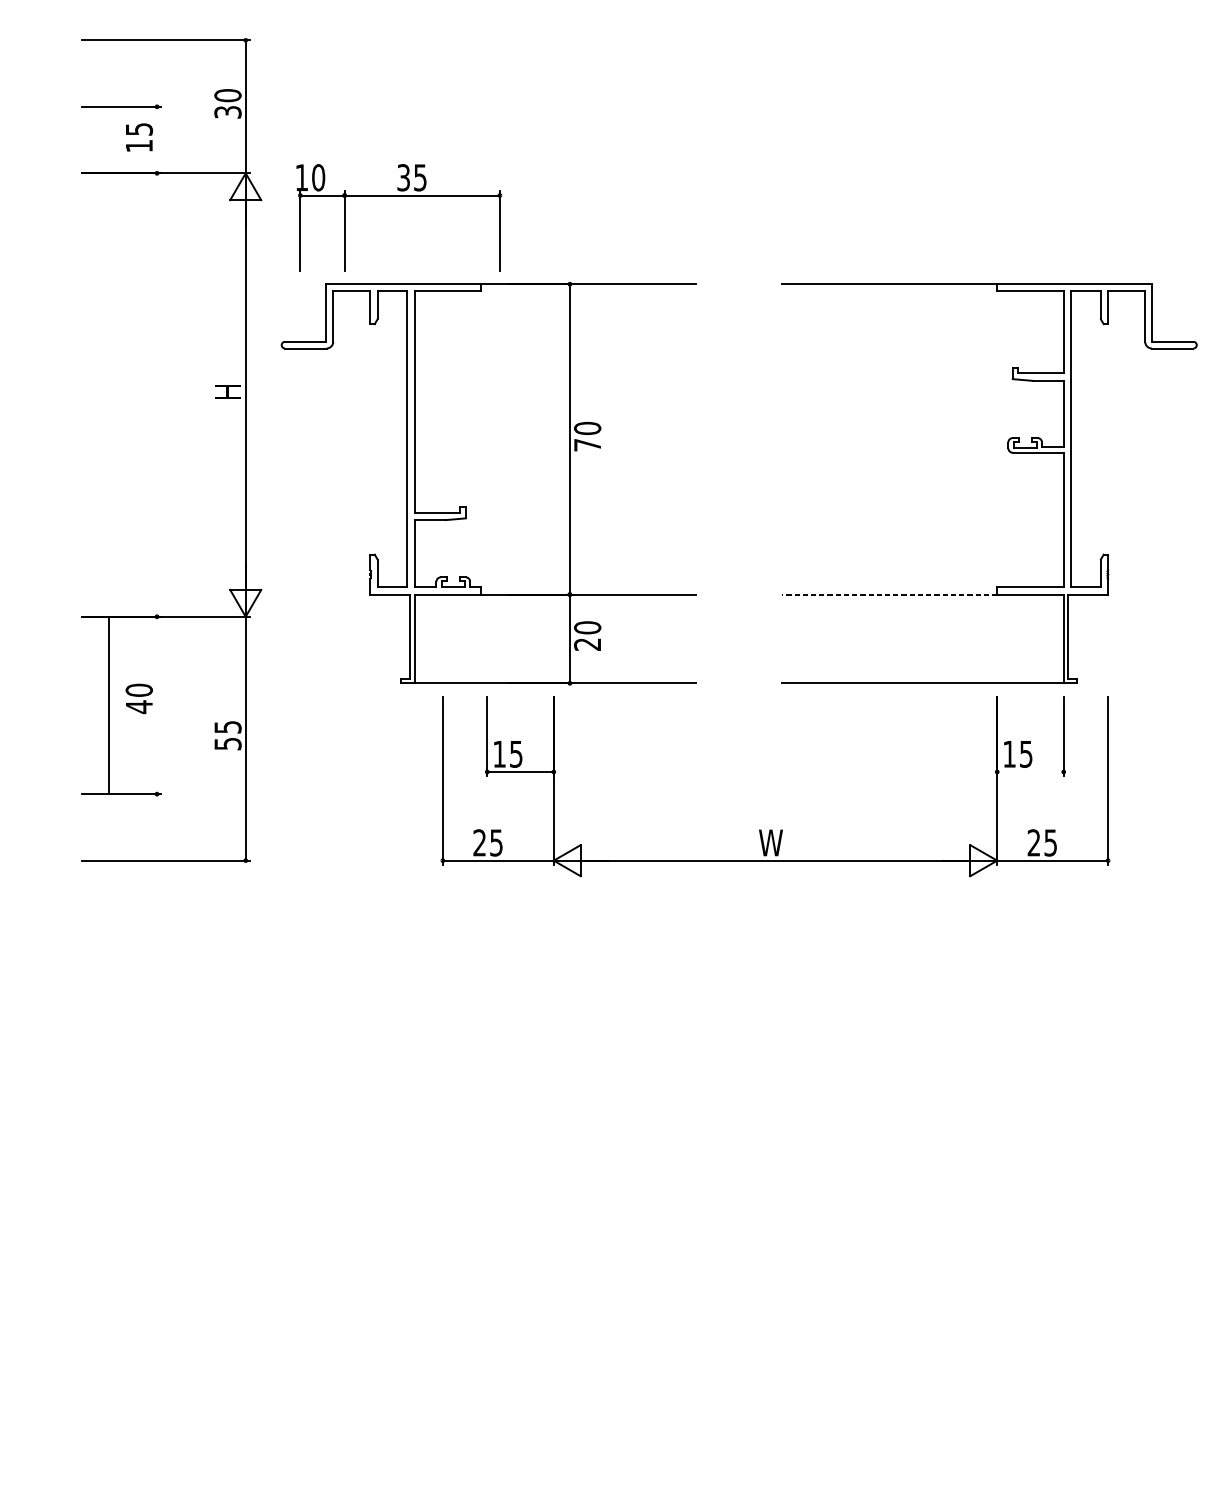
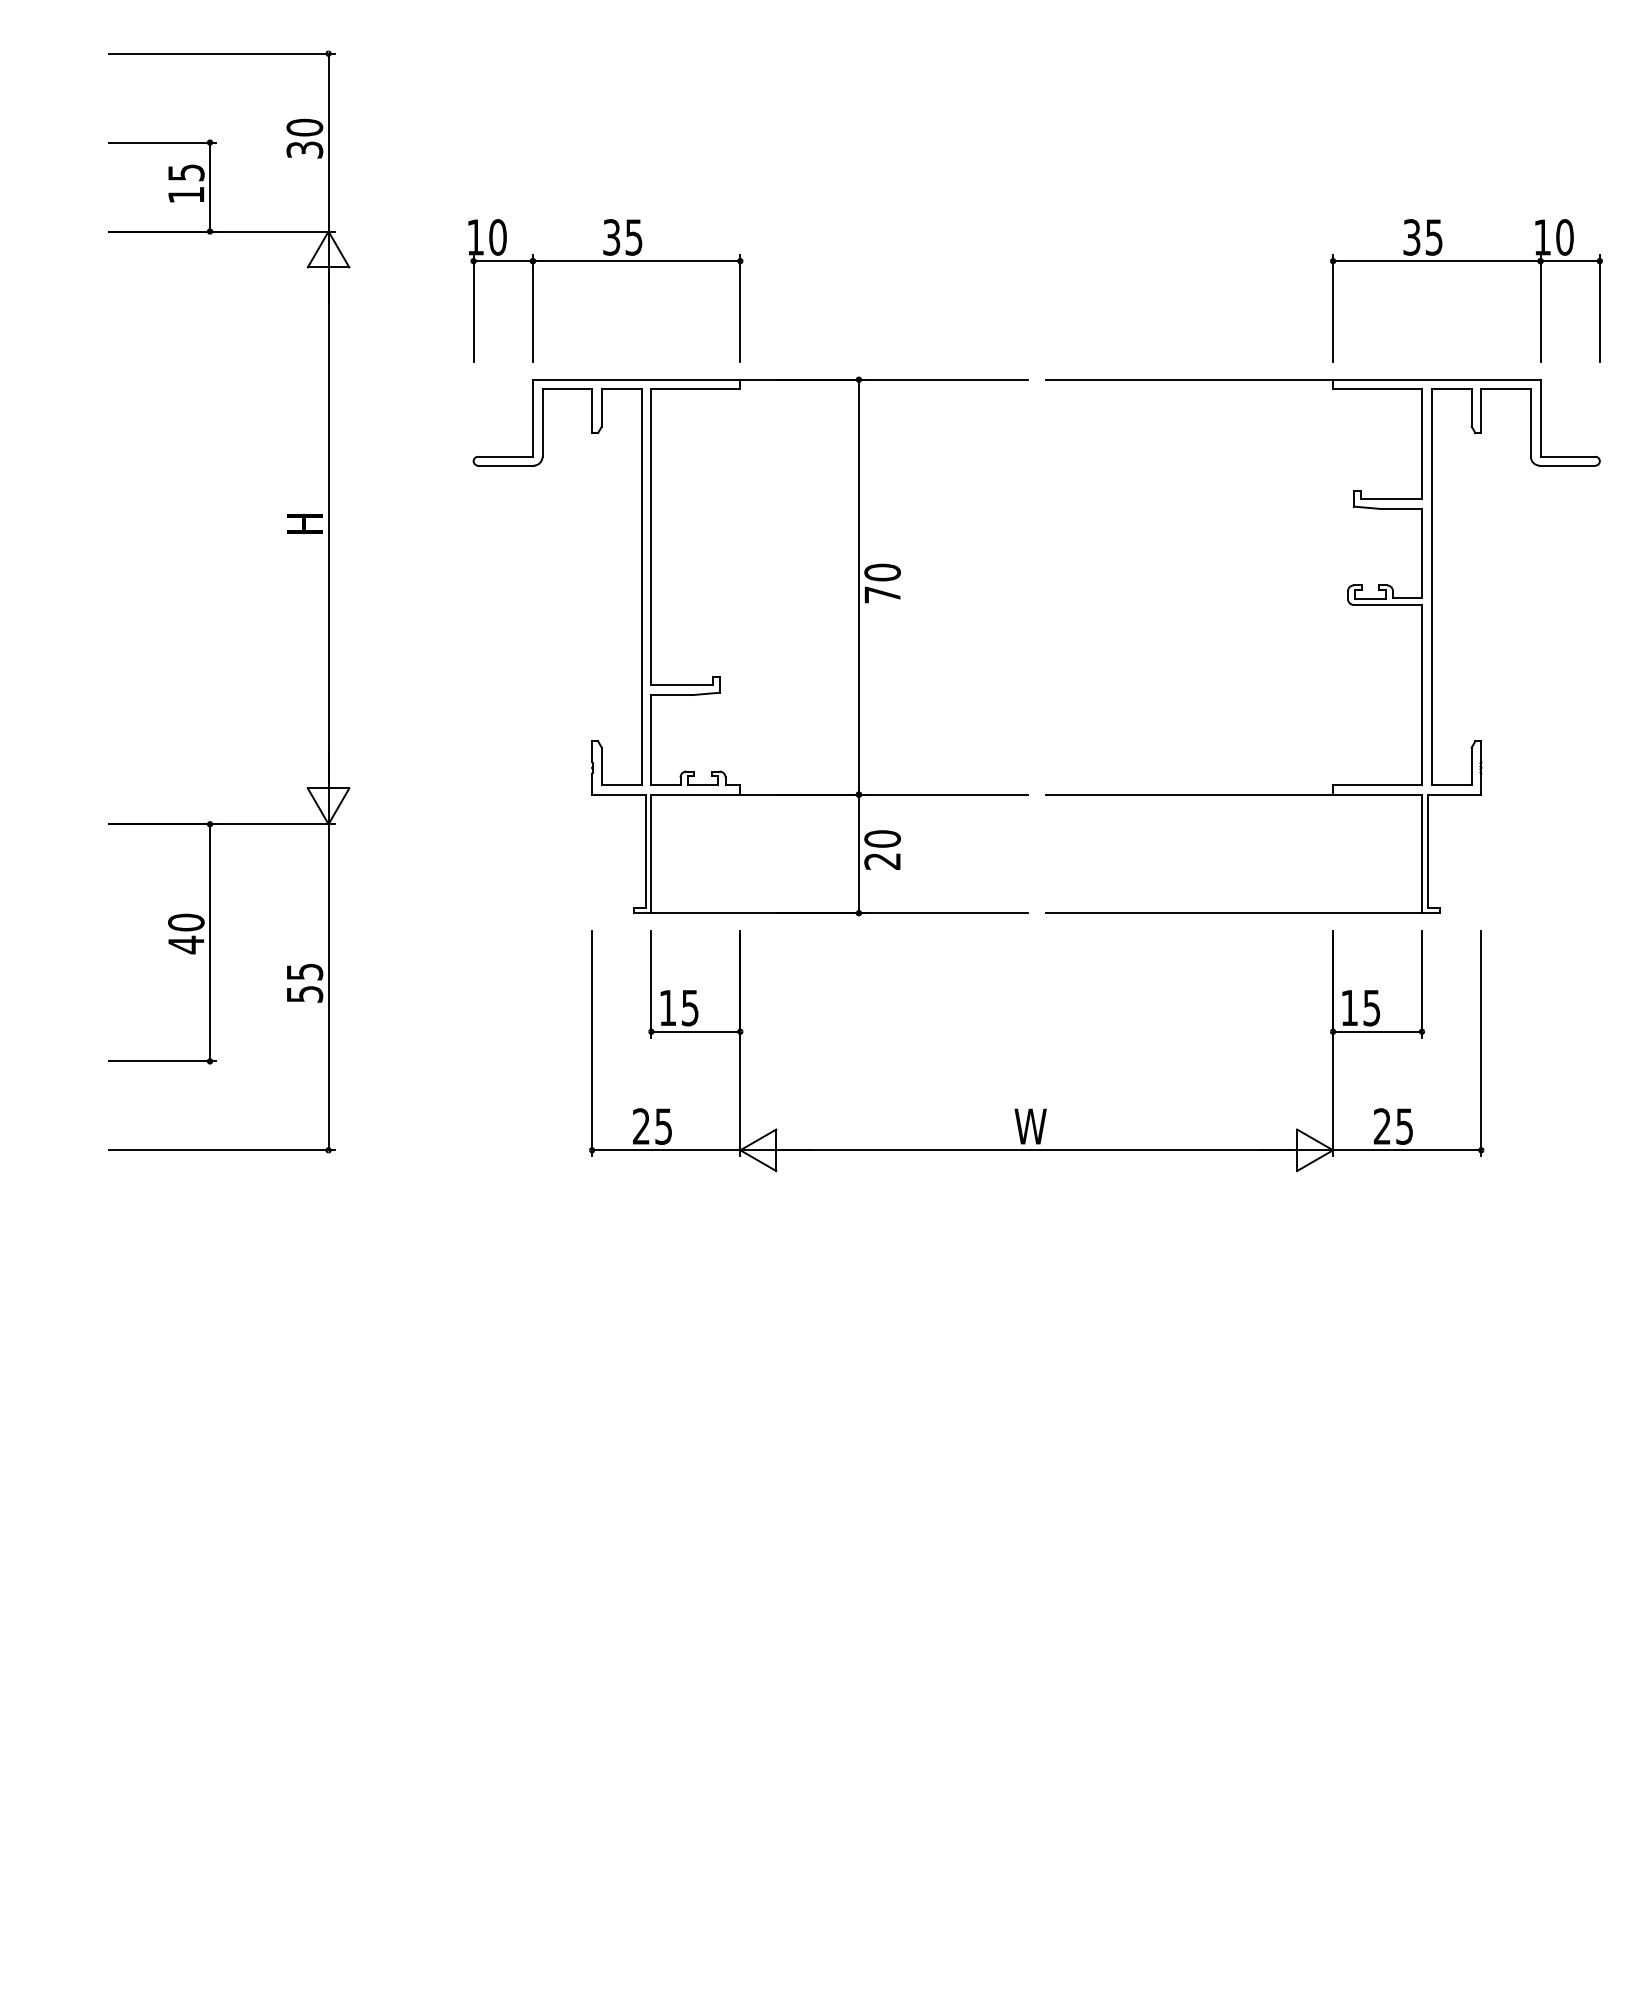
line: (157, 139) -> (210, 186), added
part: (399, 195) -> (605, 261), moved
part: (1097, 195) -> (1466, 261), added
part: (488, 483) -> (750, 646), moved
line: (889, 594) -> (1189, 794), dashed -> solid
line: (109, 705) -> (210, 942), moved
line: (1030, 771) -> (1377, 1031), added

